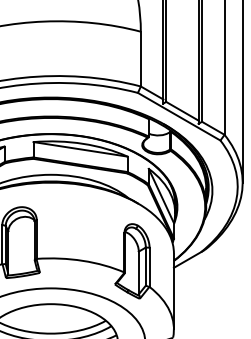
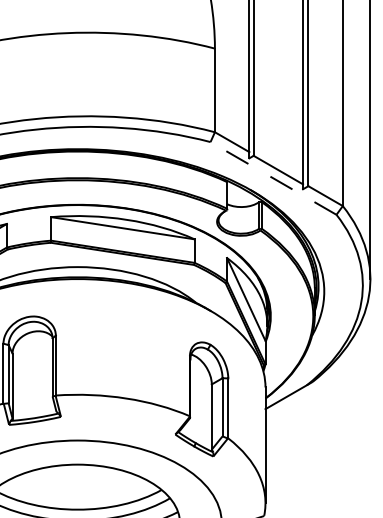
line: (179, 116) -> (273, 178), solid -> dashed

